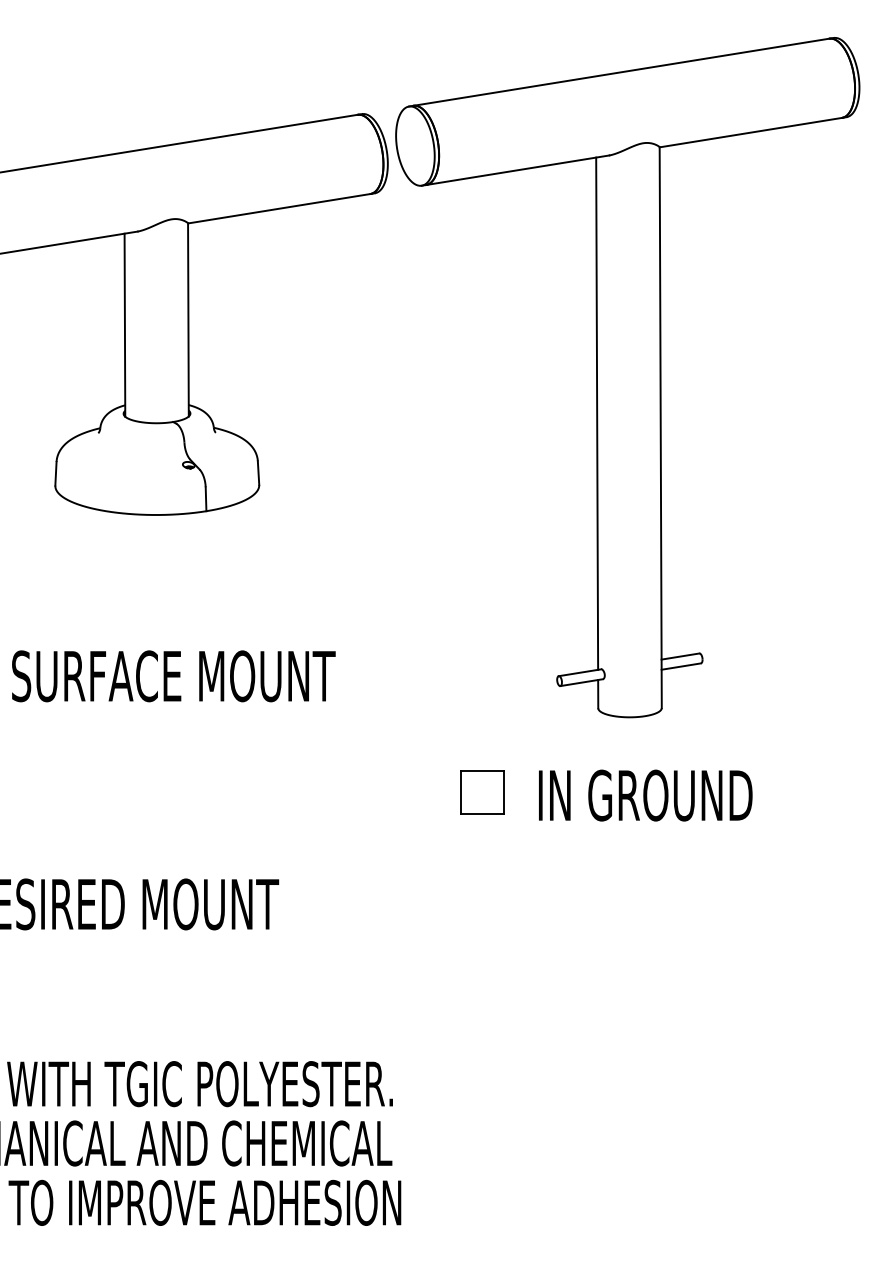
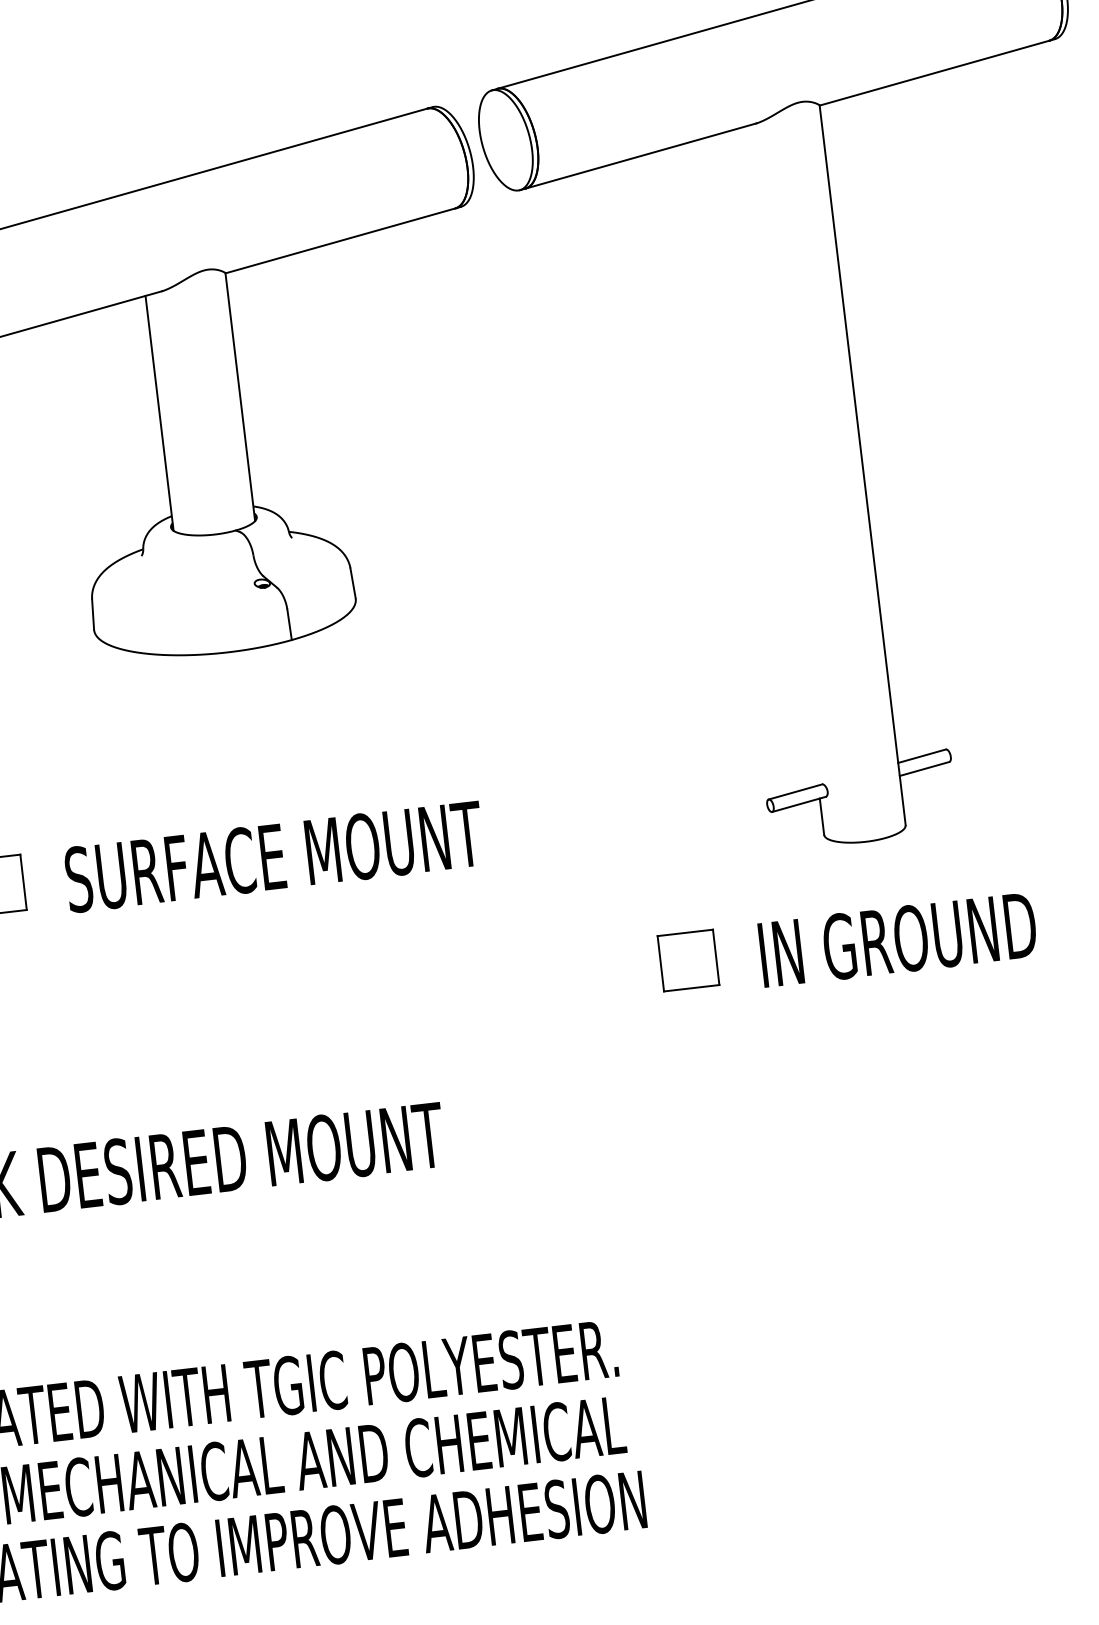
line: (597, 413) -> (779, 456), removed

